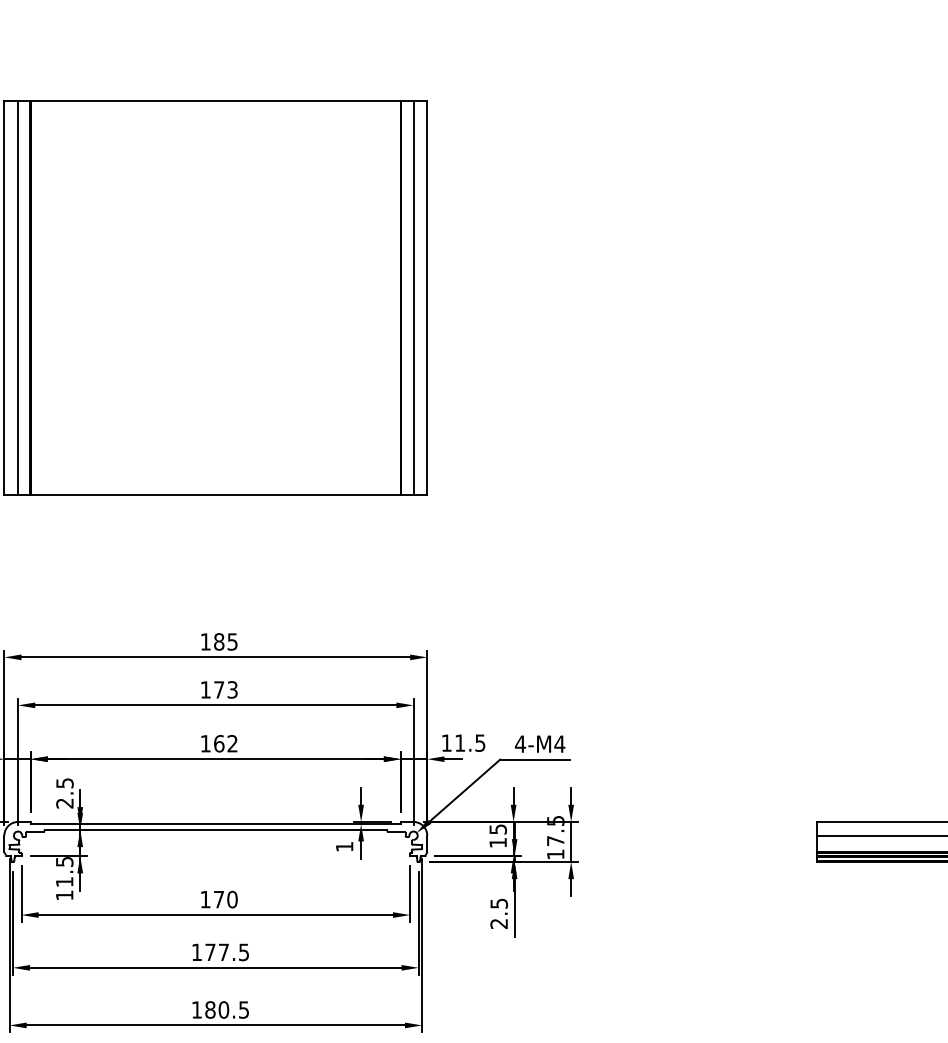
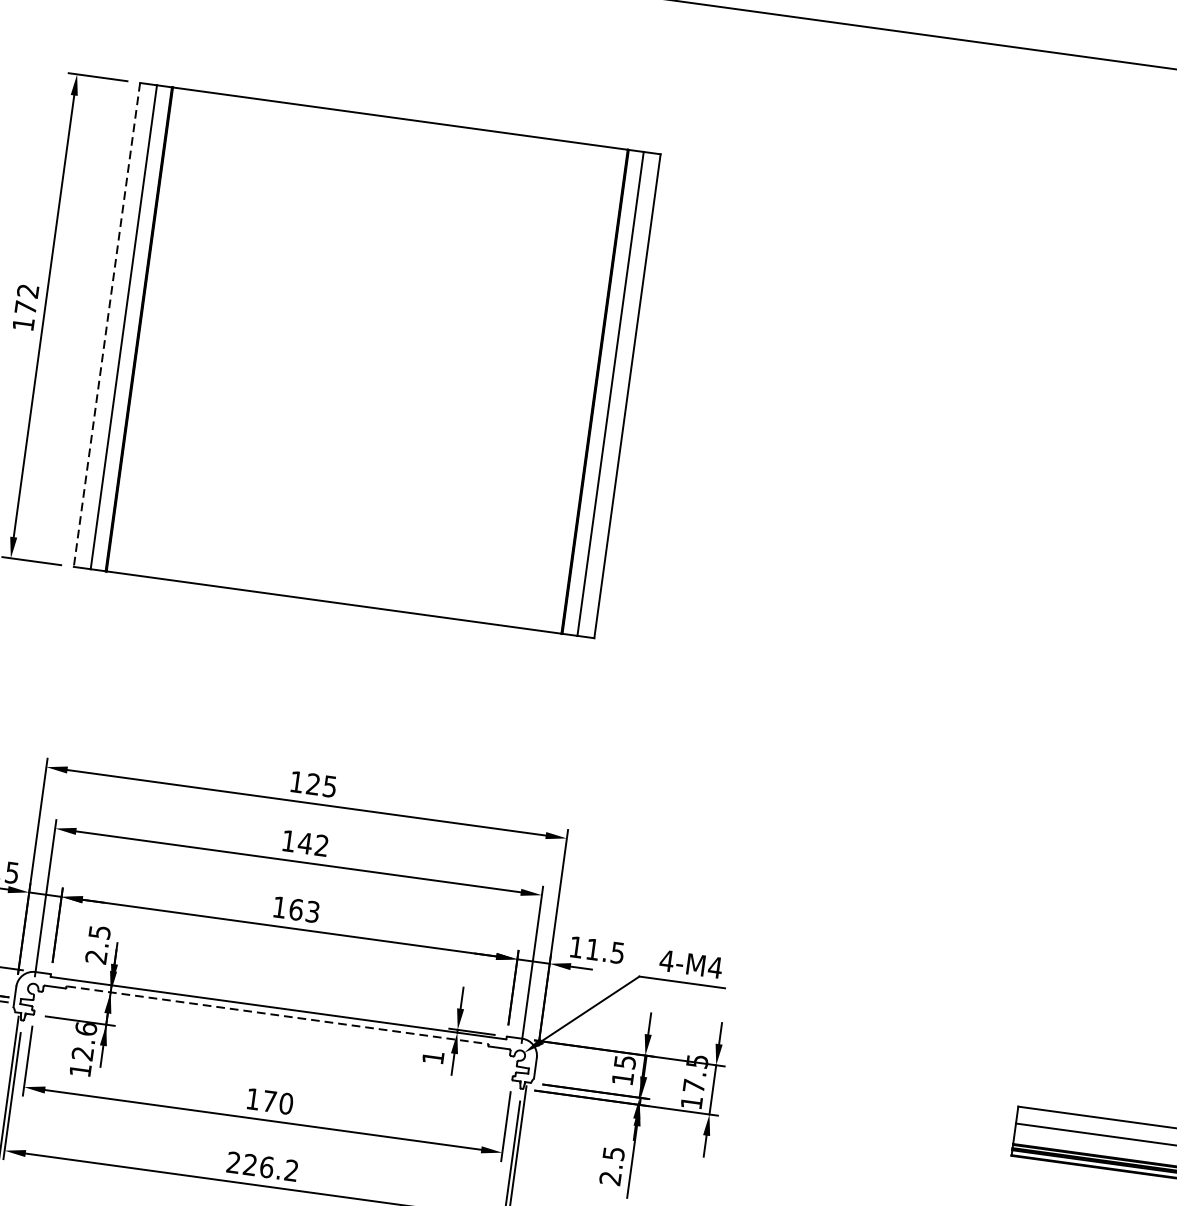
line: (4, 298) -> (107, 325), solid -> dashed
text: (219, 641) -> (313, 783), 185 -> 125
text: (225, 689) -> (313, 843), 173 -> 142
text: (232, 743) -> (312, 911), 162 -> 163
line: (215, 829) -> (277, 1014), solid -> dashed
text: (64, 872) -> (84, 1042), 11.5 -> 12.6
text: (219, 952) -> (261, 1166), 177.5 -> 226.2

